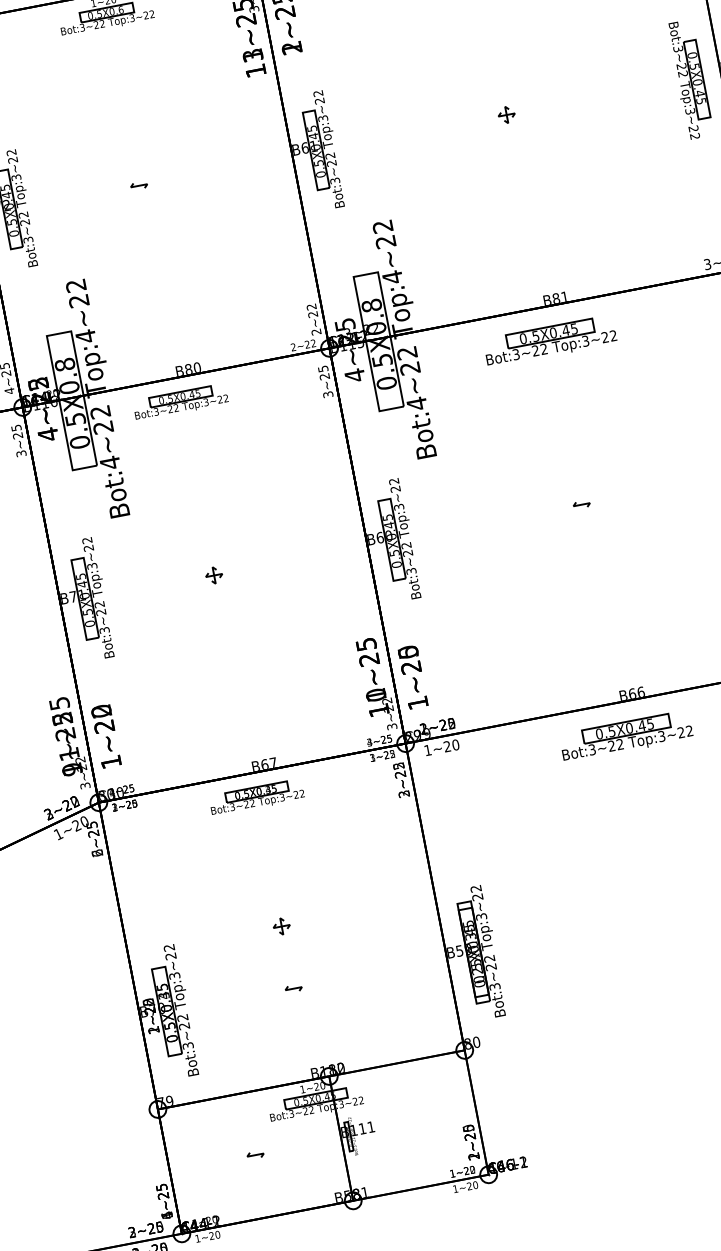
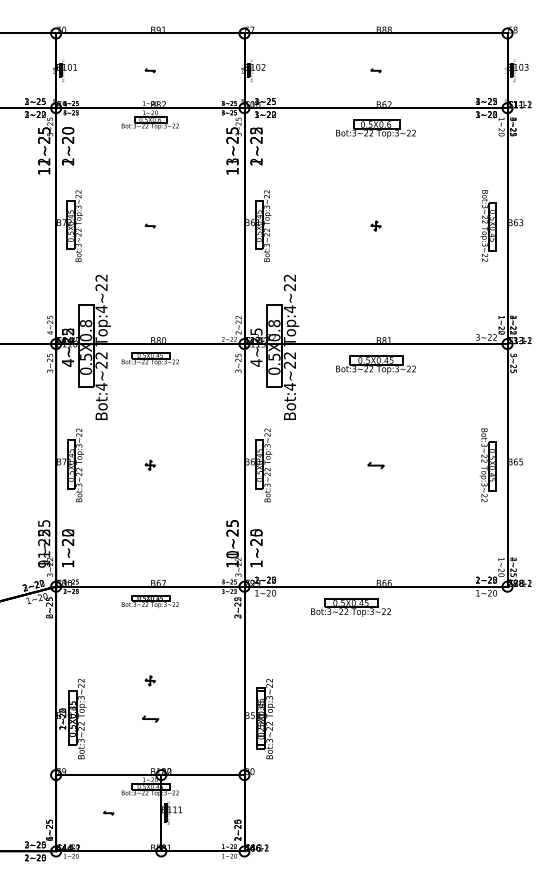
part: (580, 503) -> (375, 464), size x1.6
part: (625, 736) -> (350, 607), moved
part: (292, 988) -> (149, 718), size x1.6

